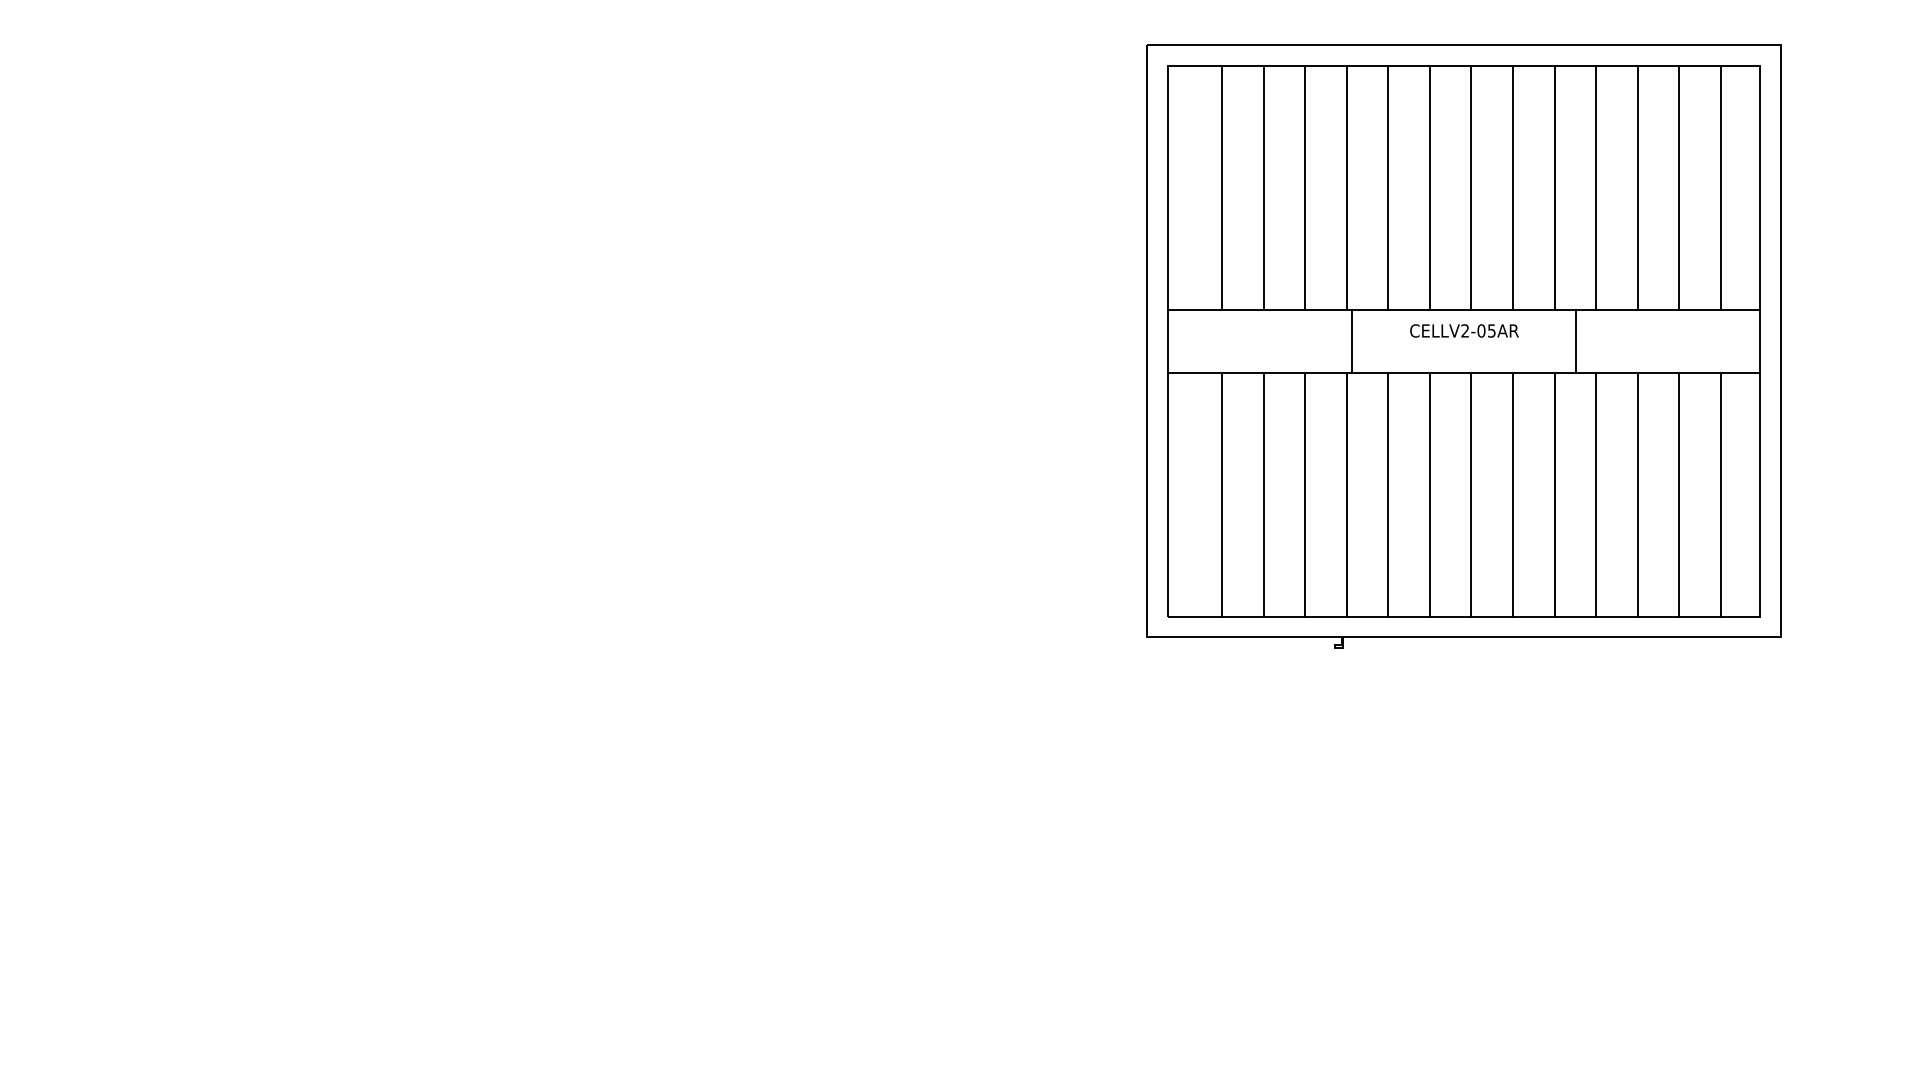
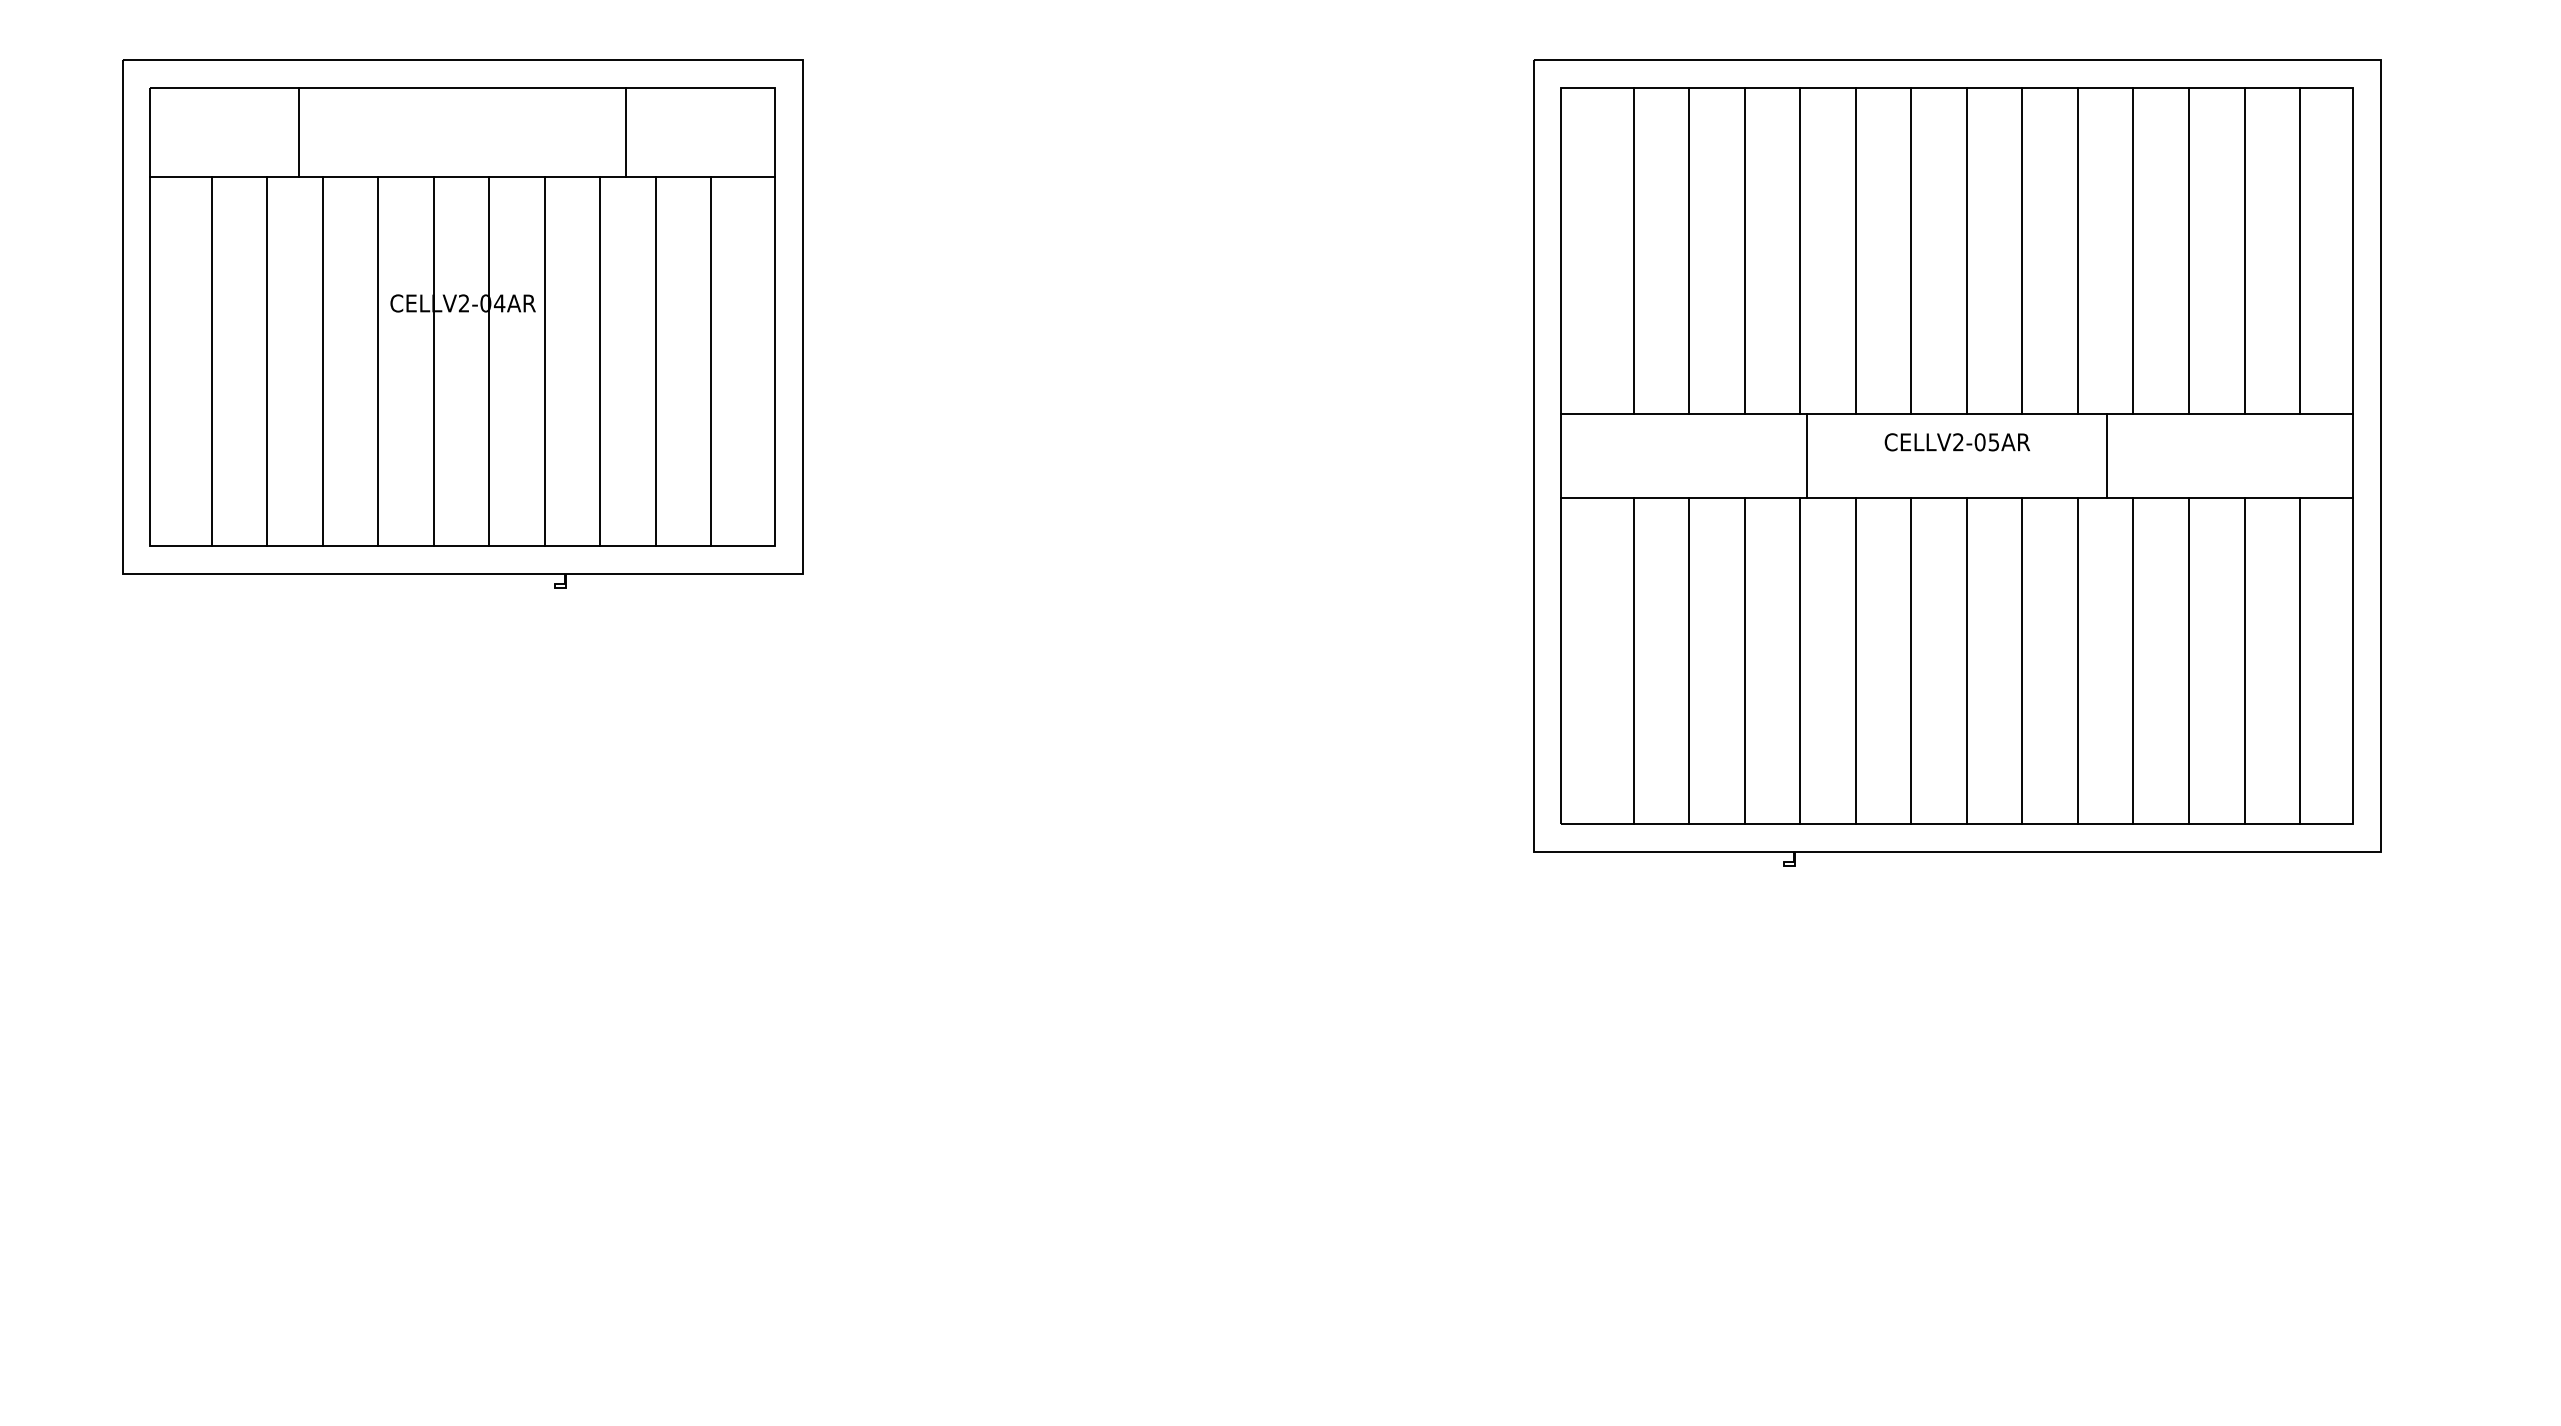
part: (345, 242) -> (462, 323), added

